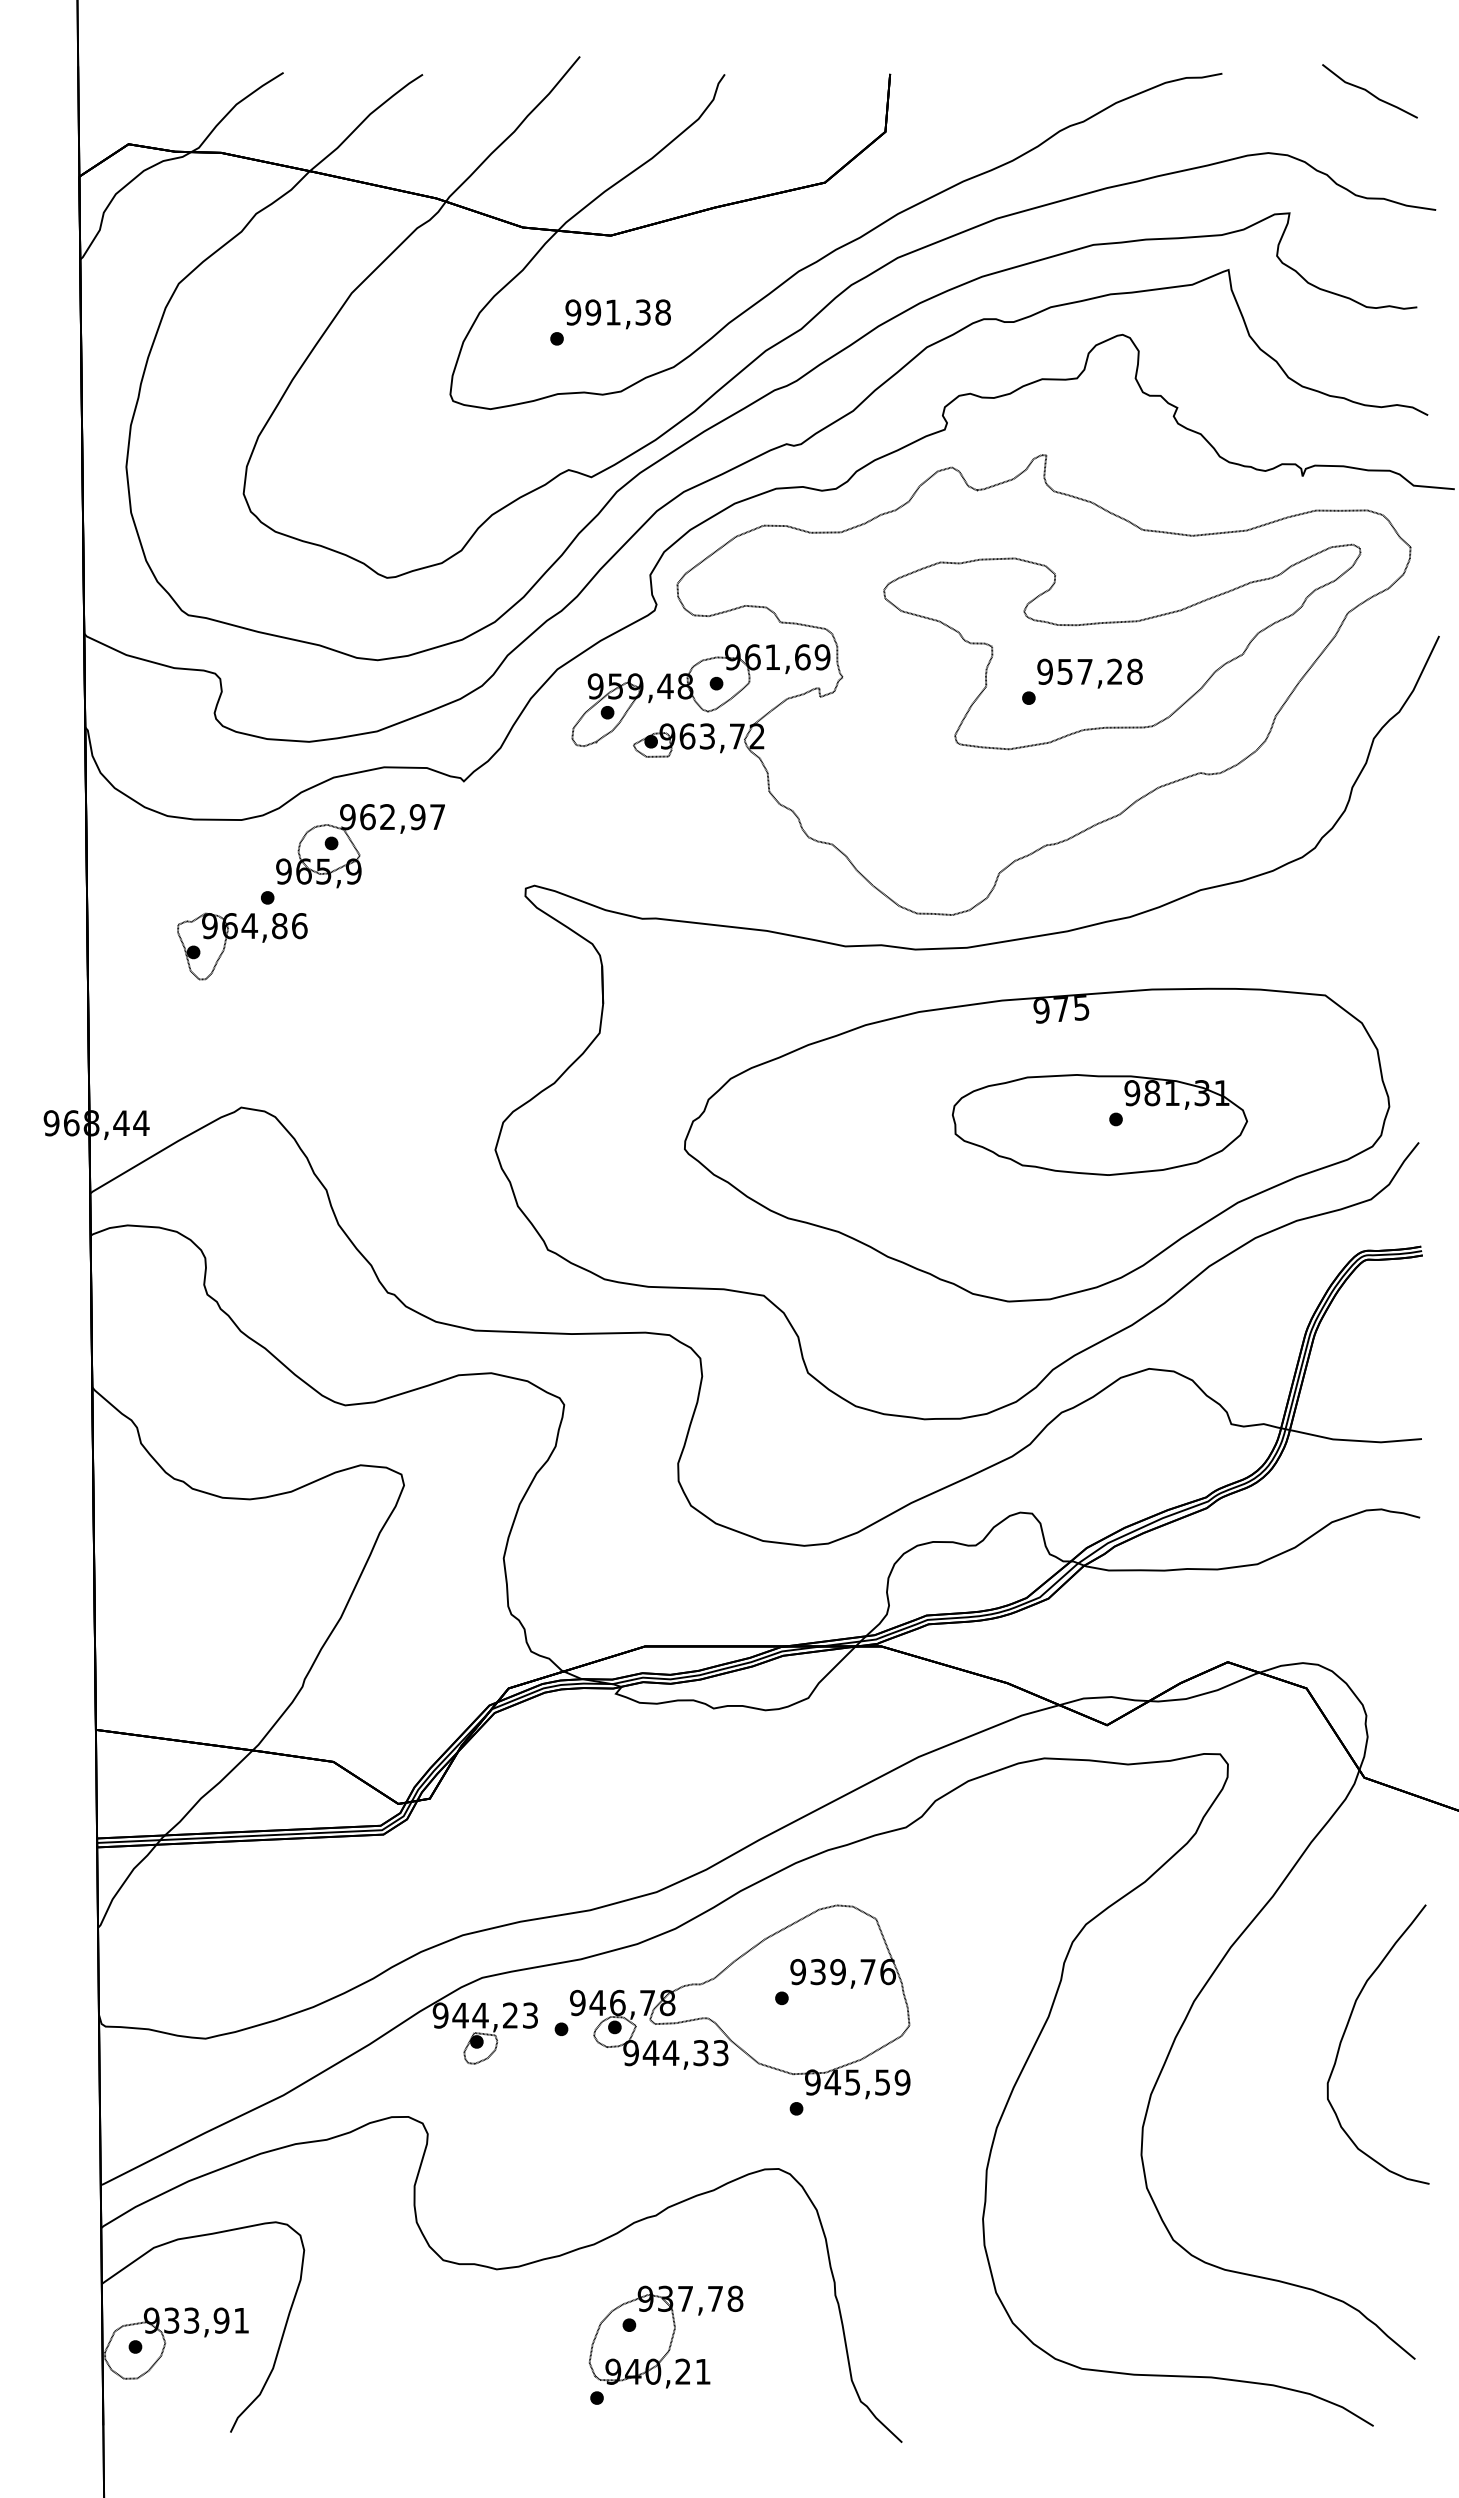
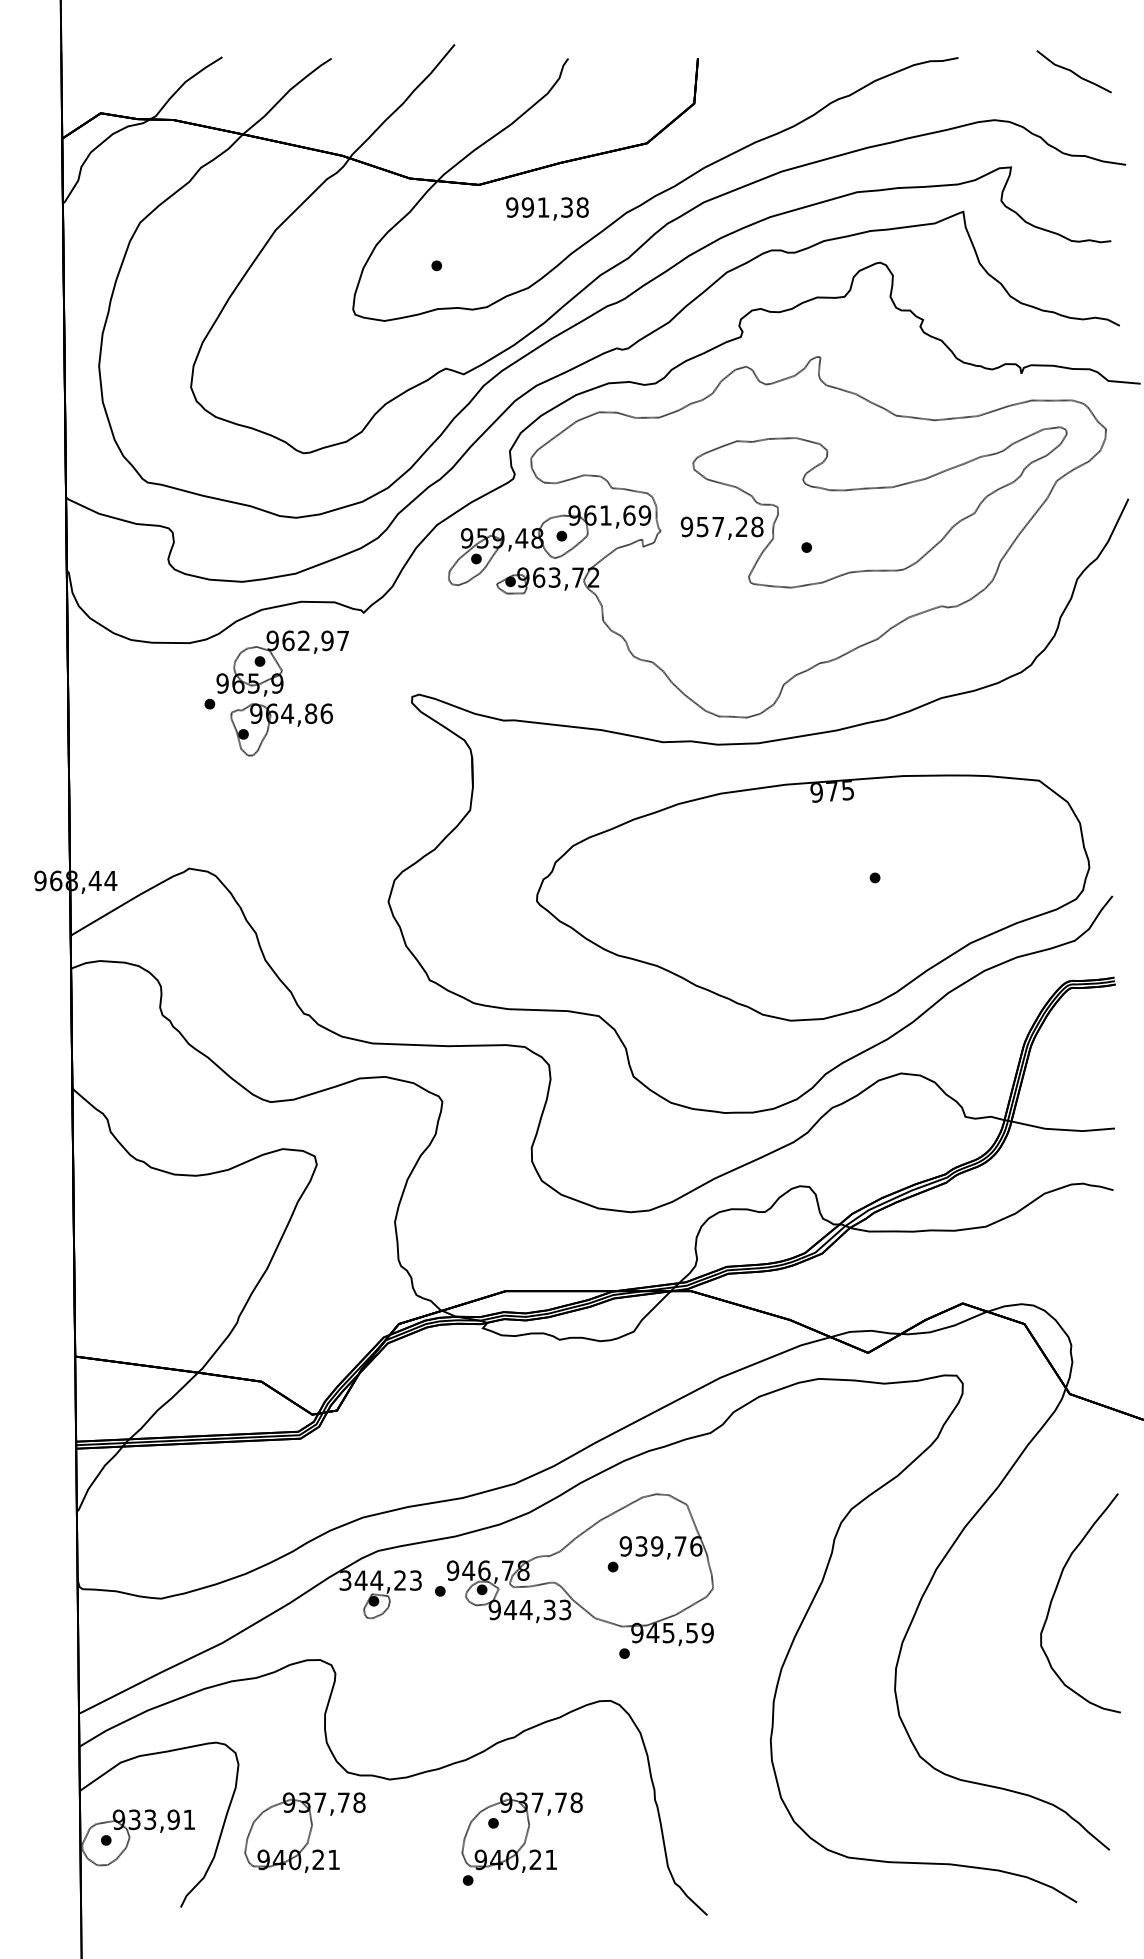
text: (617, 314) -> (546, 209), moved
text: (1089, 673) -> (721, 528), moved
part: (235, 937) -> (276, 722), moved
part: (1099, 1124) -> (862, 881), removed
text: (440, 2015) -> (345, 1580), 944,23 -> 344,23
part: (388, 2336) -> (304, 1832), added

